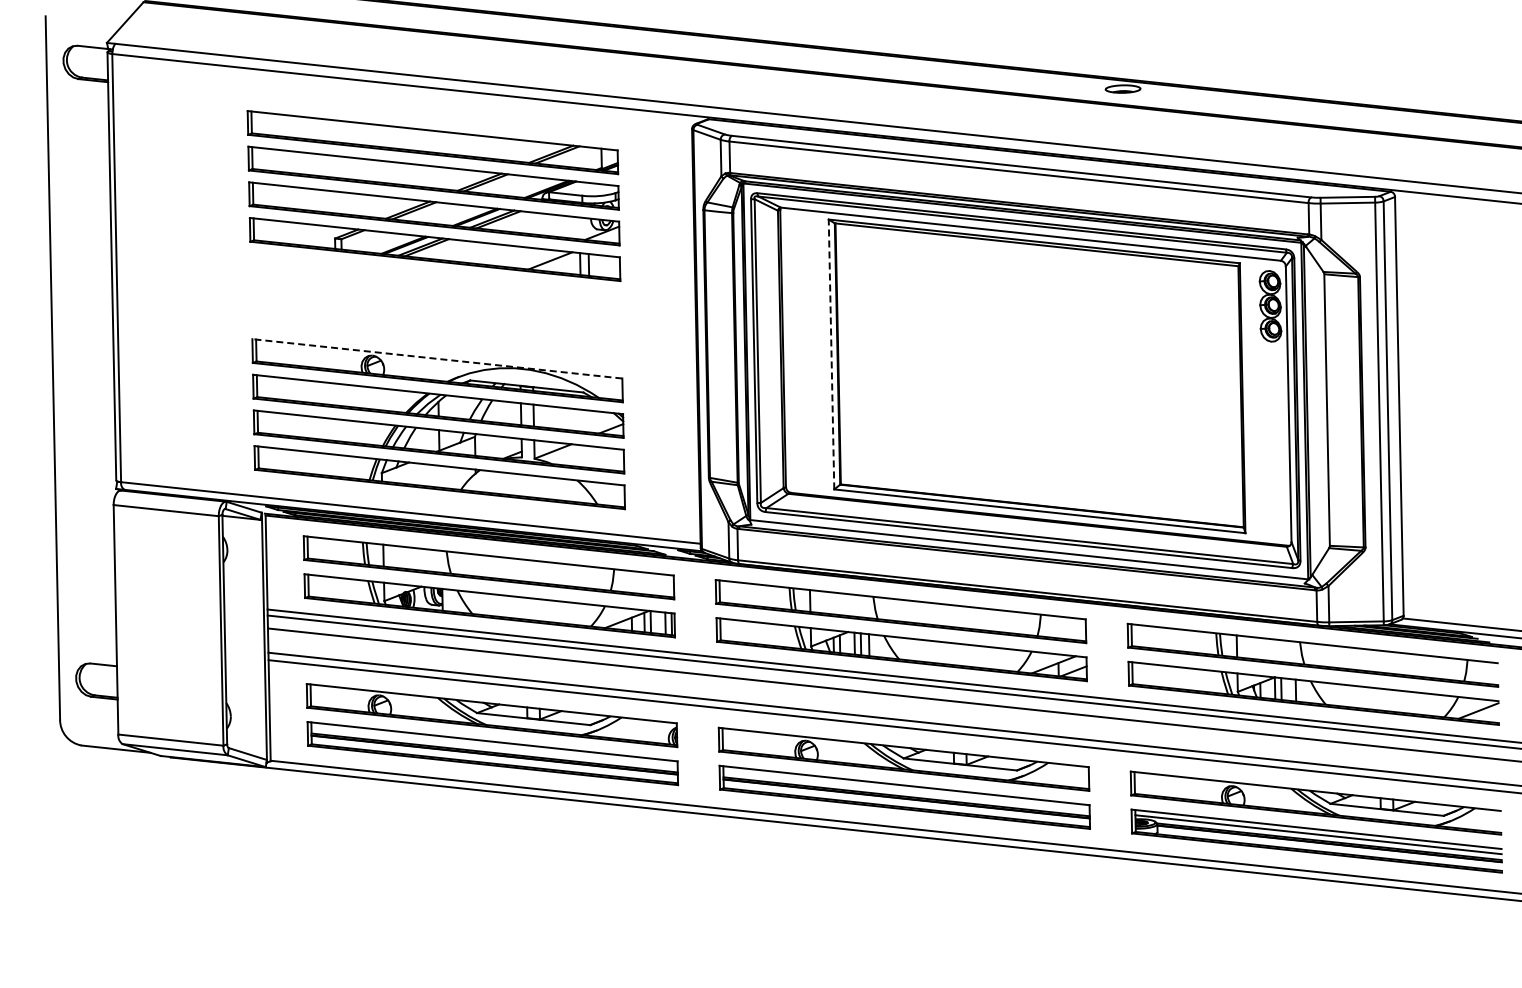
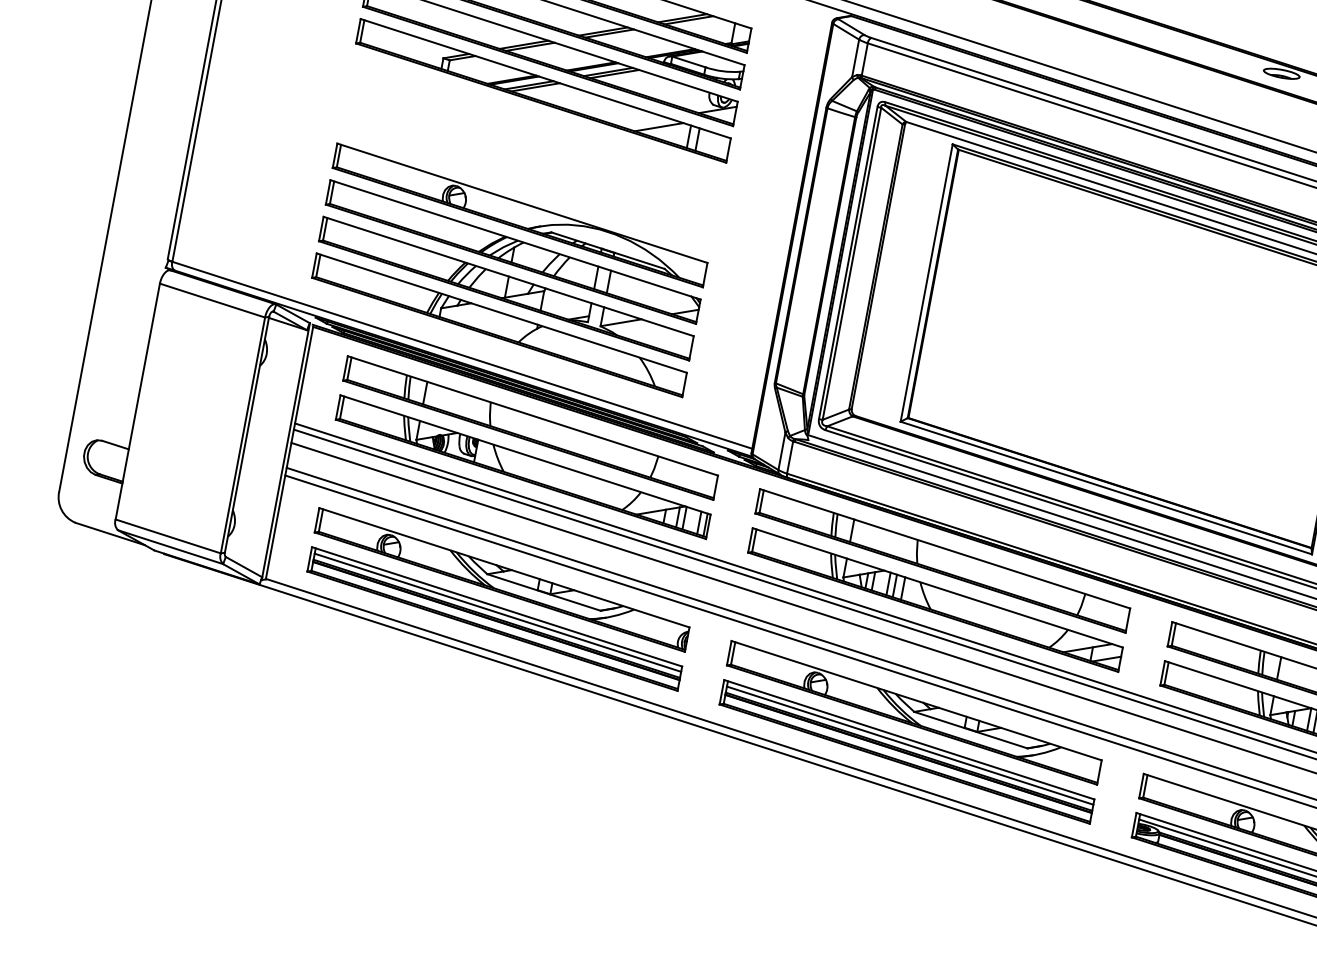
line: (831, 354) -> (926, 283), dashed -> solid
line: (436, 358) -> (521, 202), dashed -> solid
line: (494, 746) -> (498, 612), added
line: (906, 790) -> (910, 745), added

